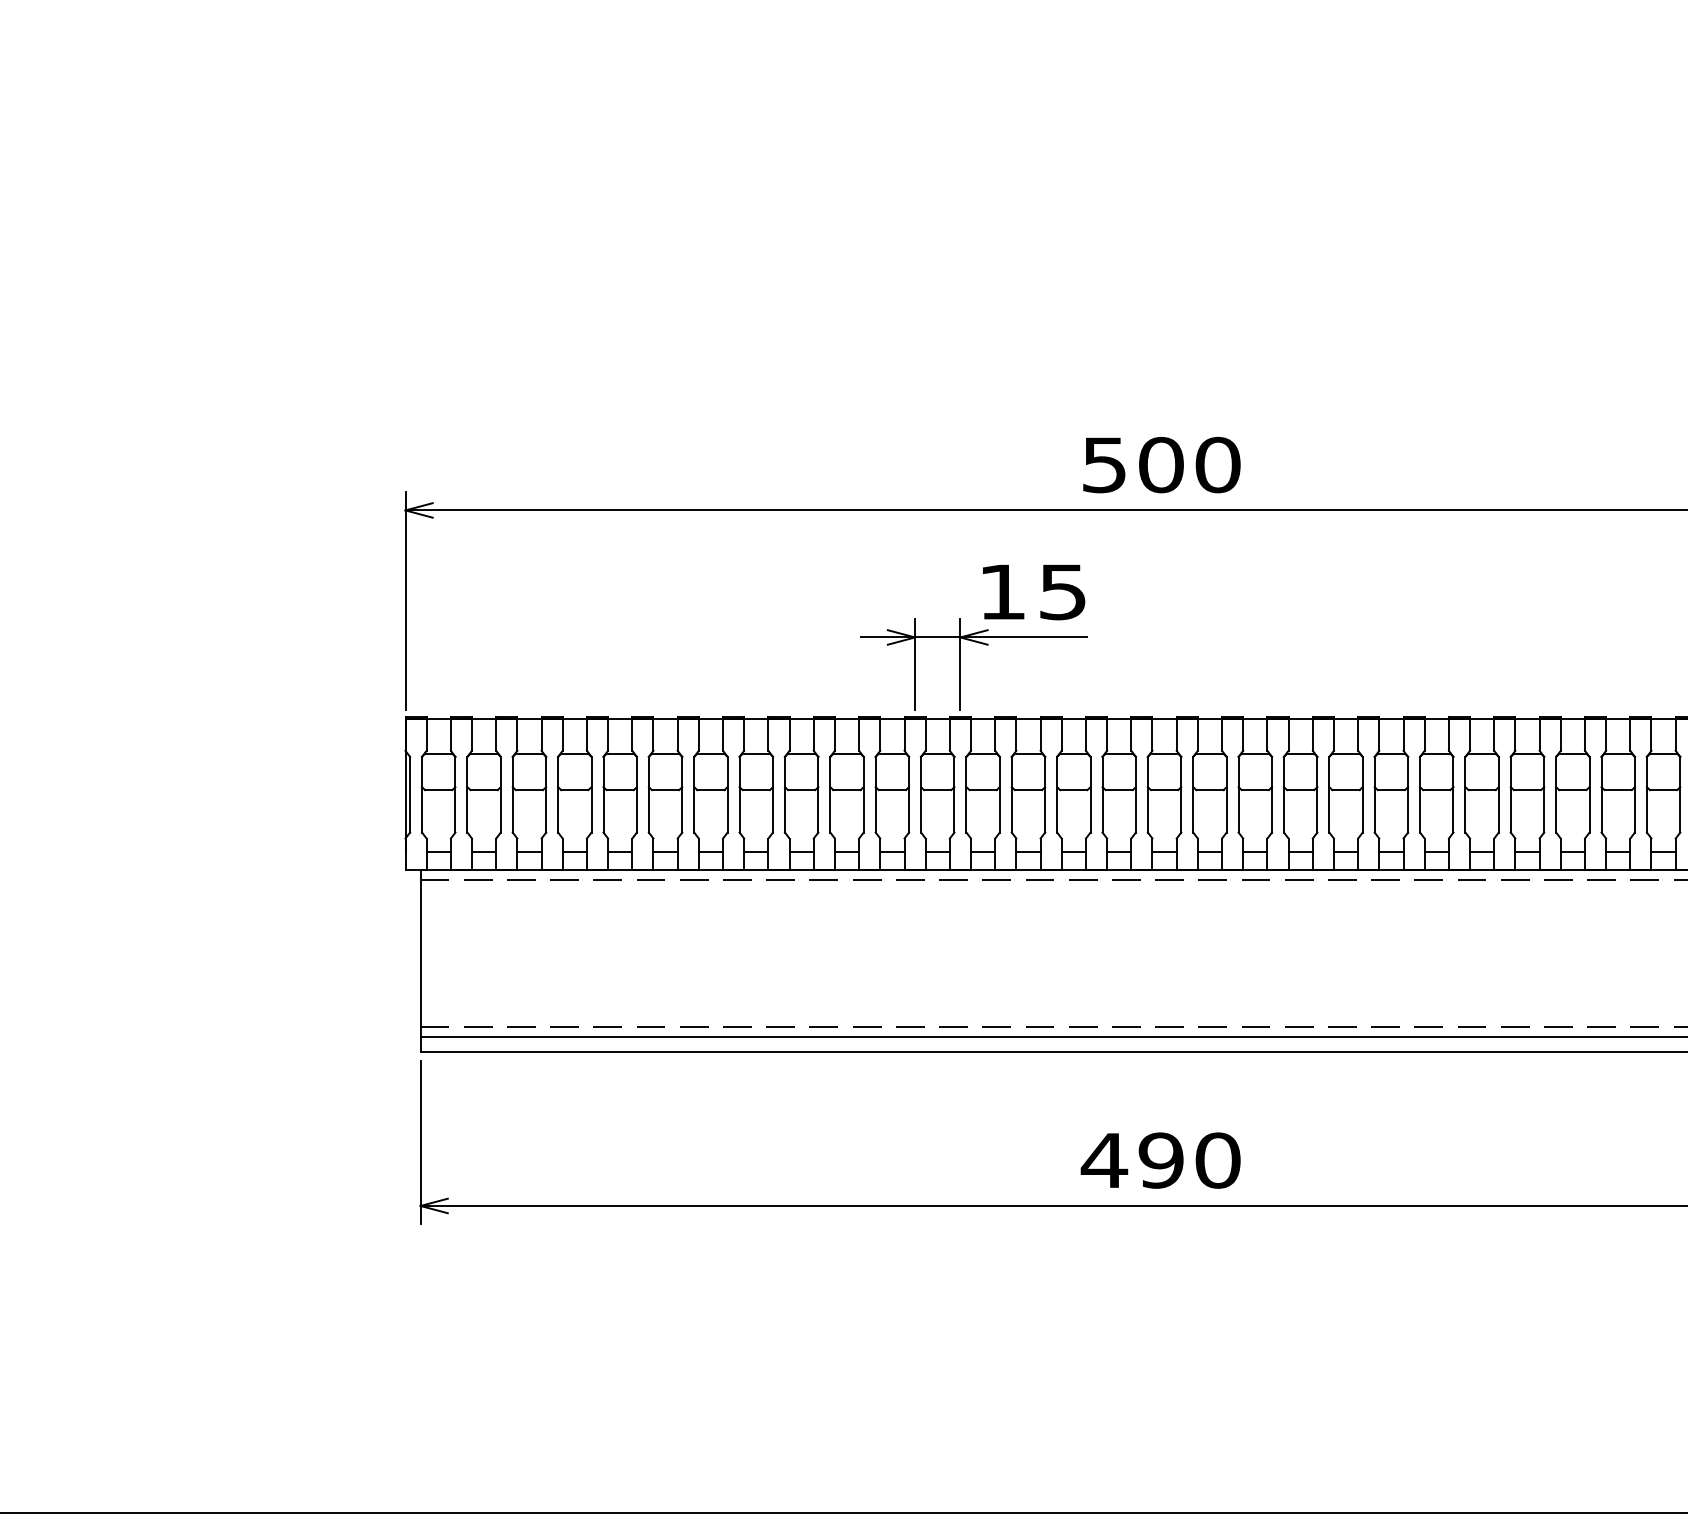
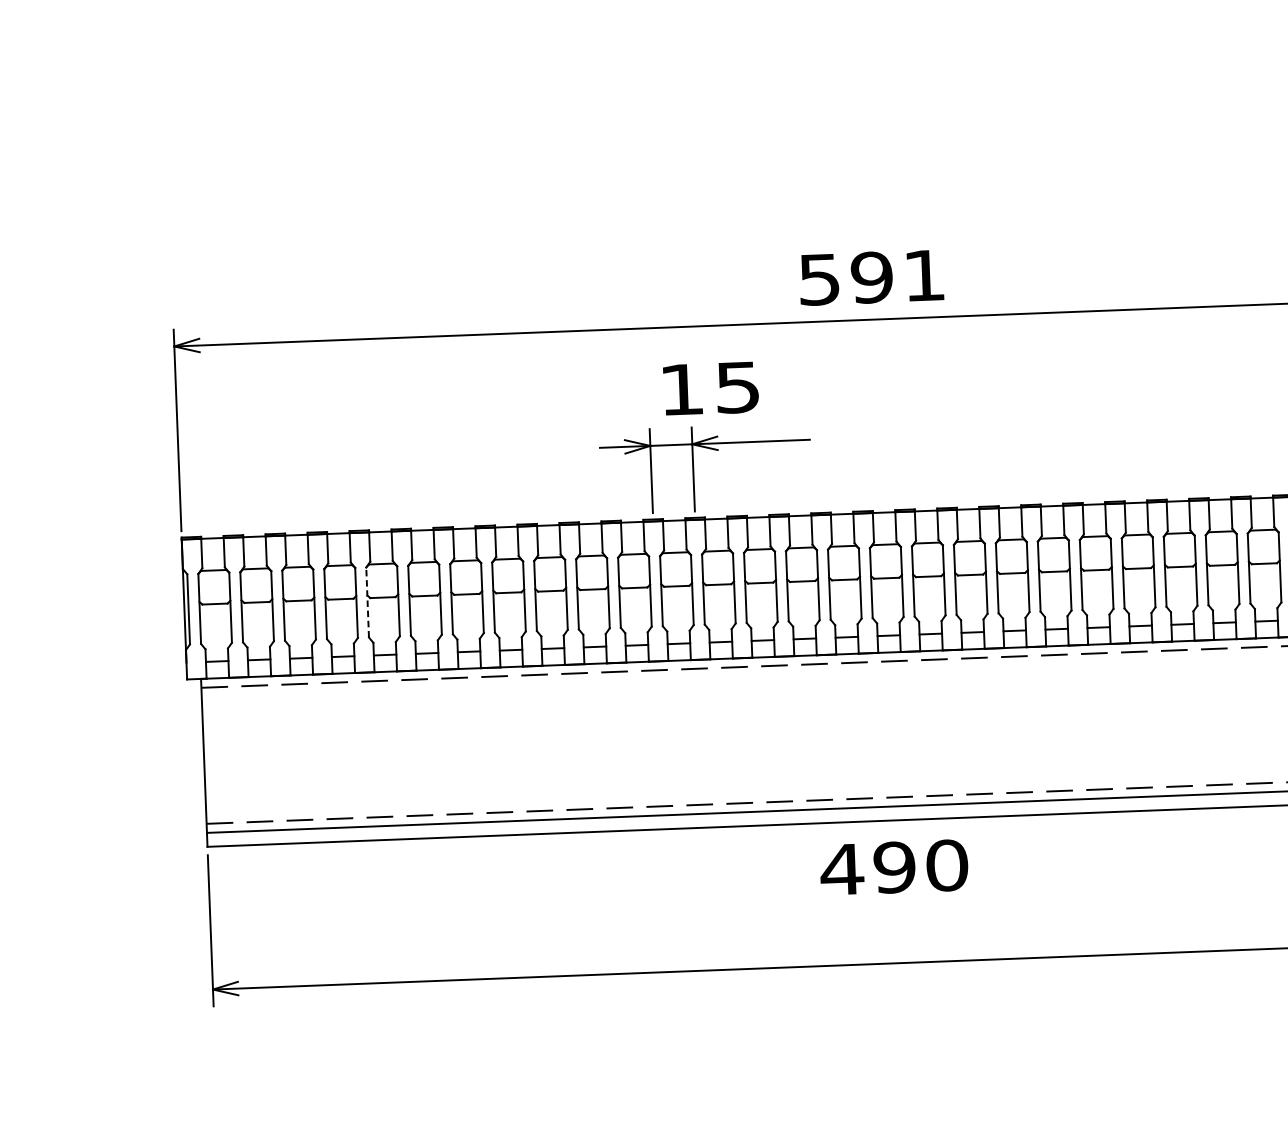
text: (1189, 464) -> (898, 276), 500 -> 591
text: (1034, 592) -> (711, 388), moved
line: (603, 794) -> (367, 602), solid -> dashed
text: (1160, 1160) -> (893, 867), moved

